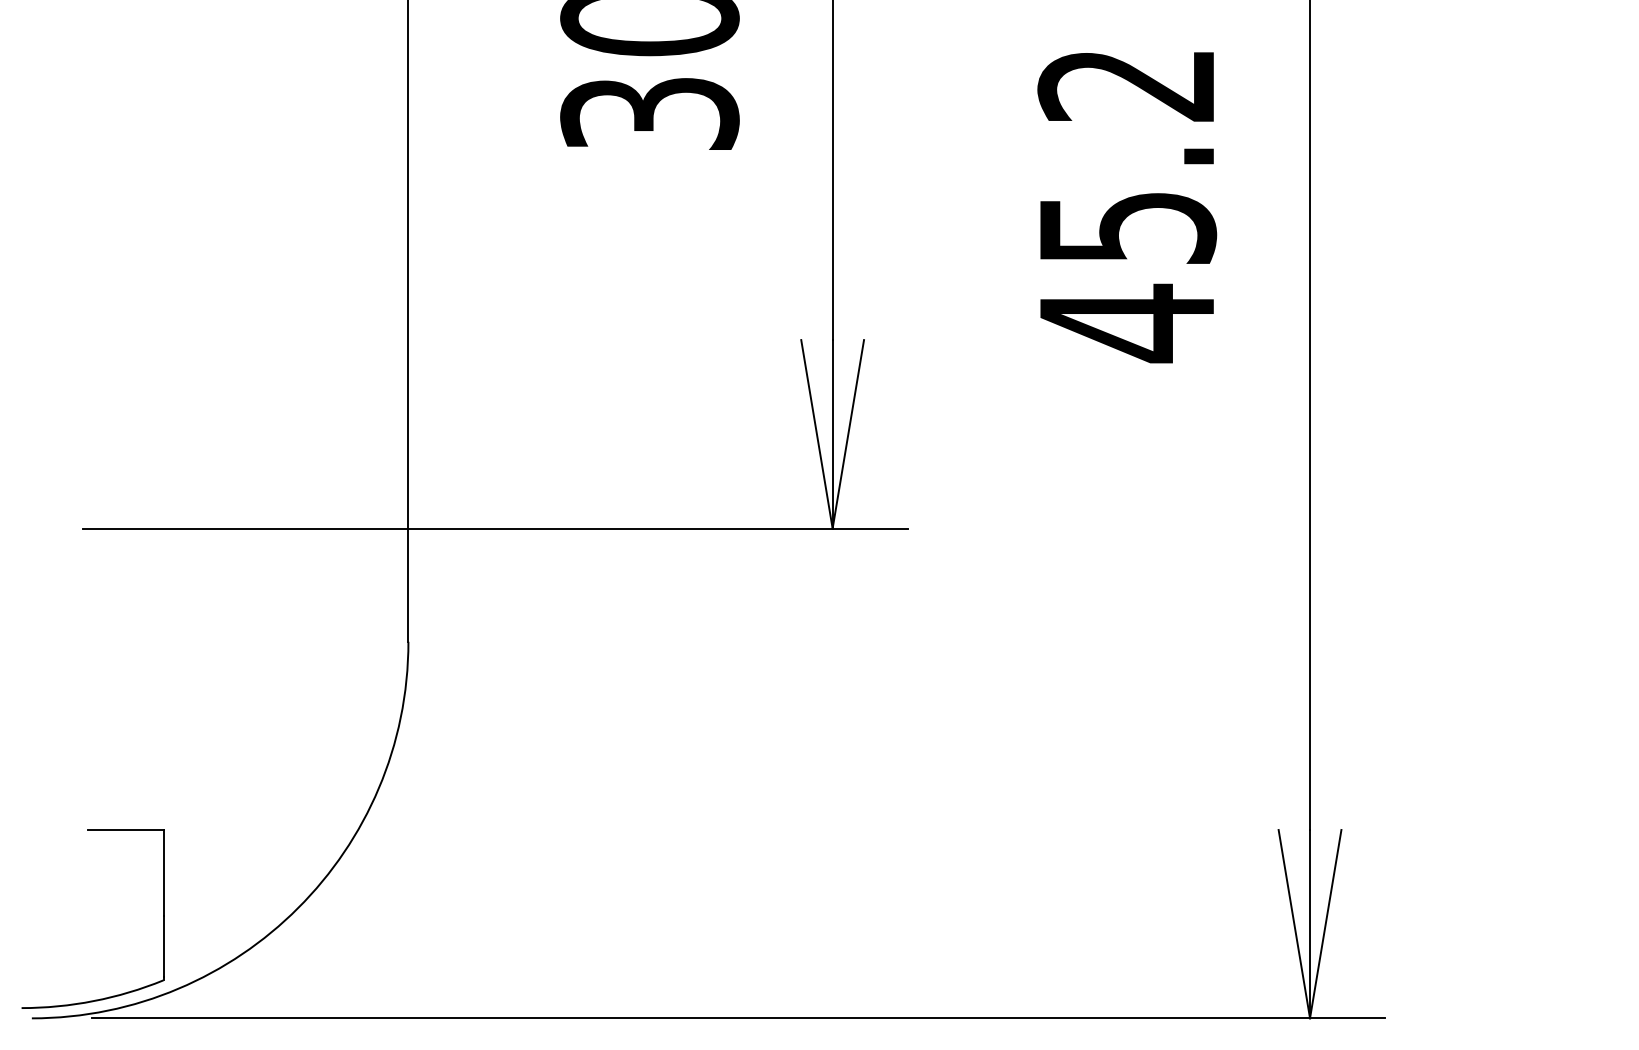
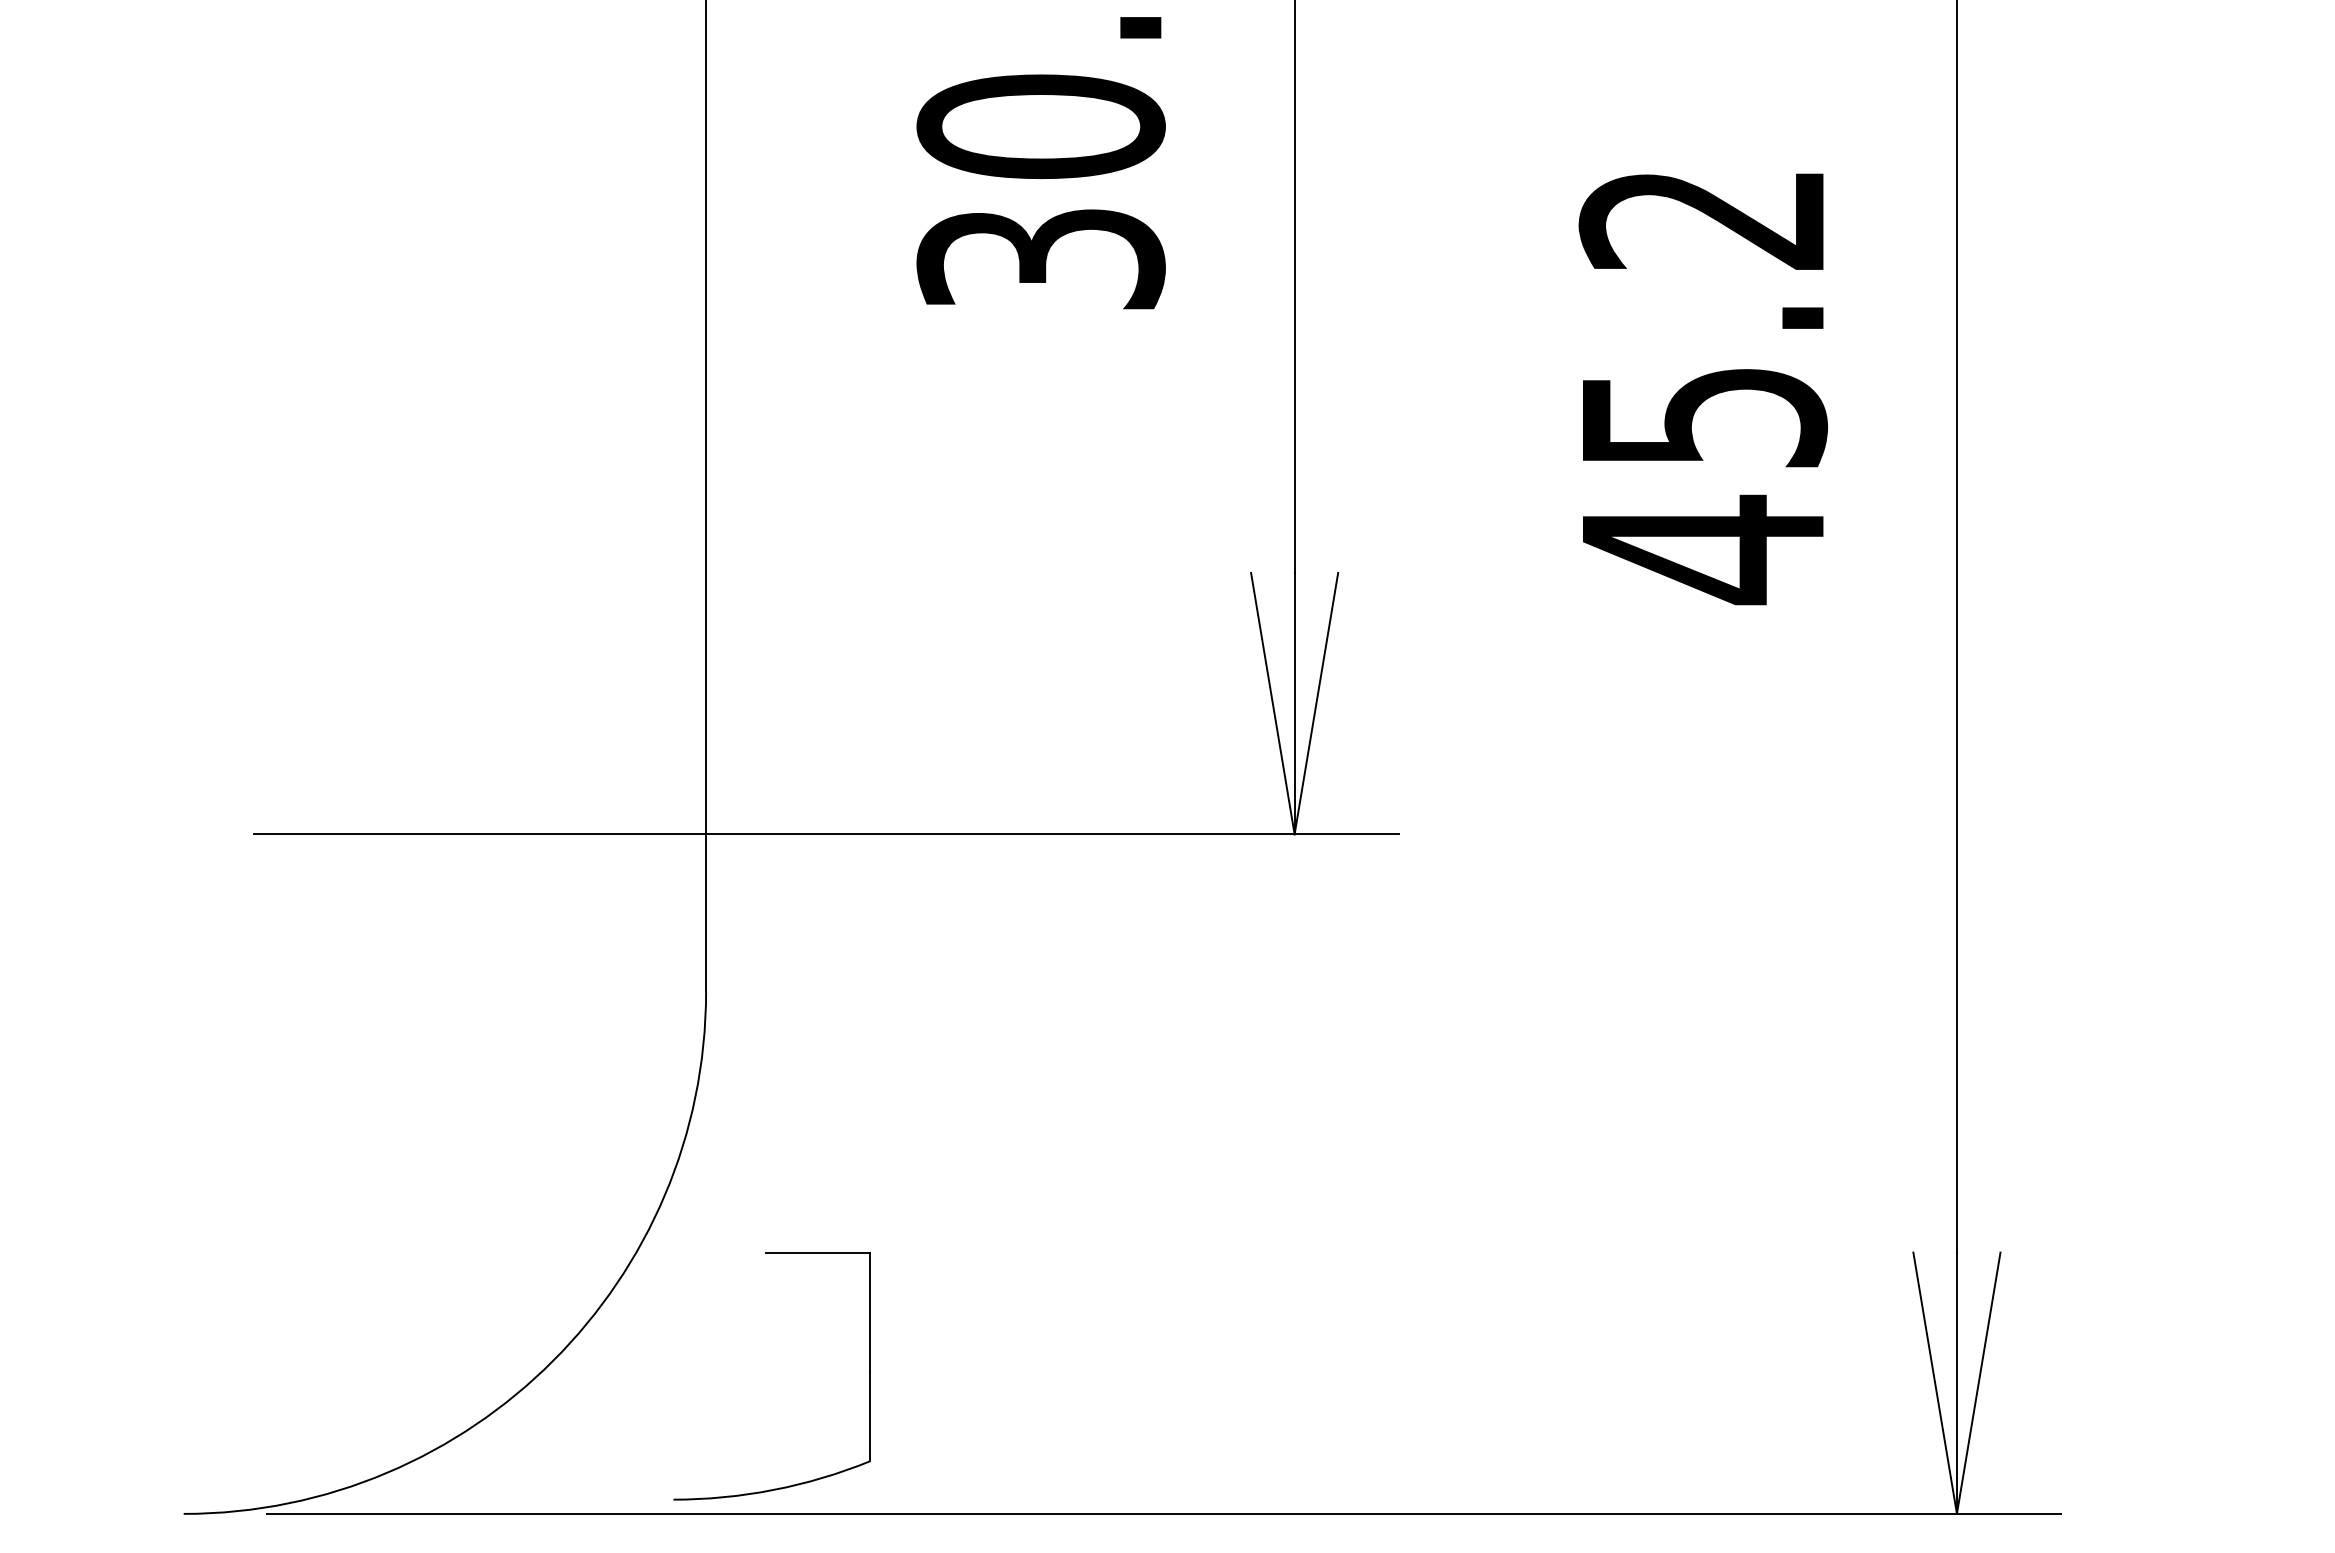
part: (162, 919) -> (869, 1376), moved

